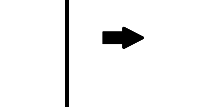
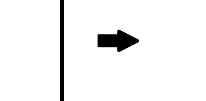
part: (122, 37) -> (117, 40), moved

